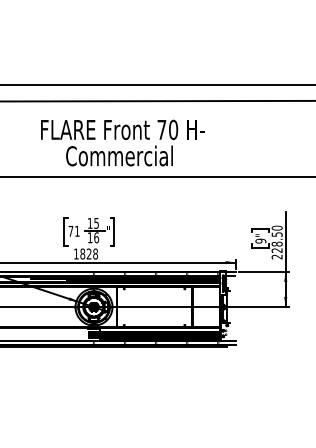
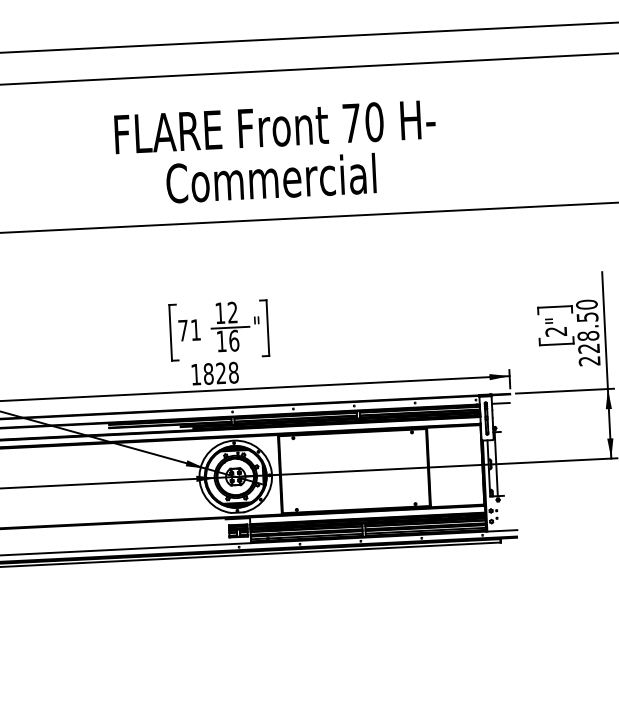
text: (96, 222) -> (232, 310), 15 -> 12
text: (260, 240) -> (555, 330), 9" -> 2"

